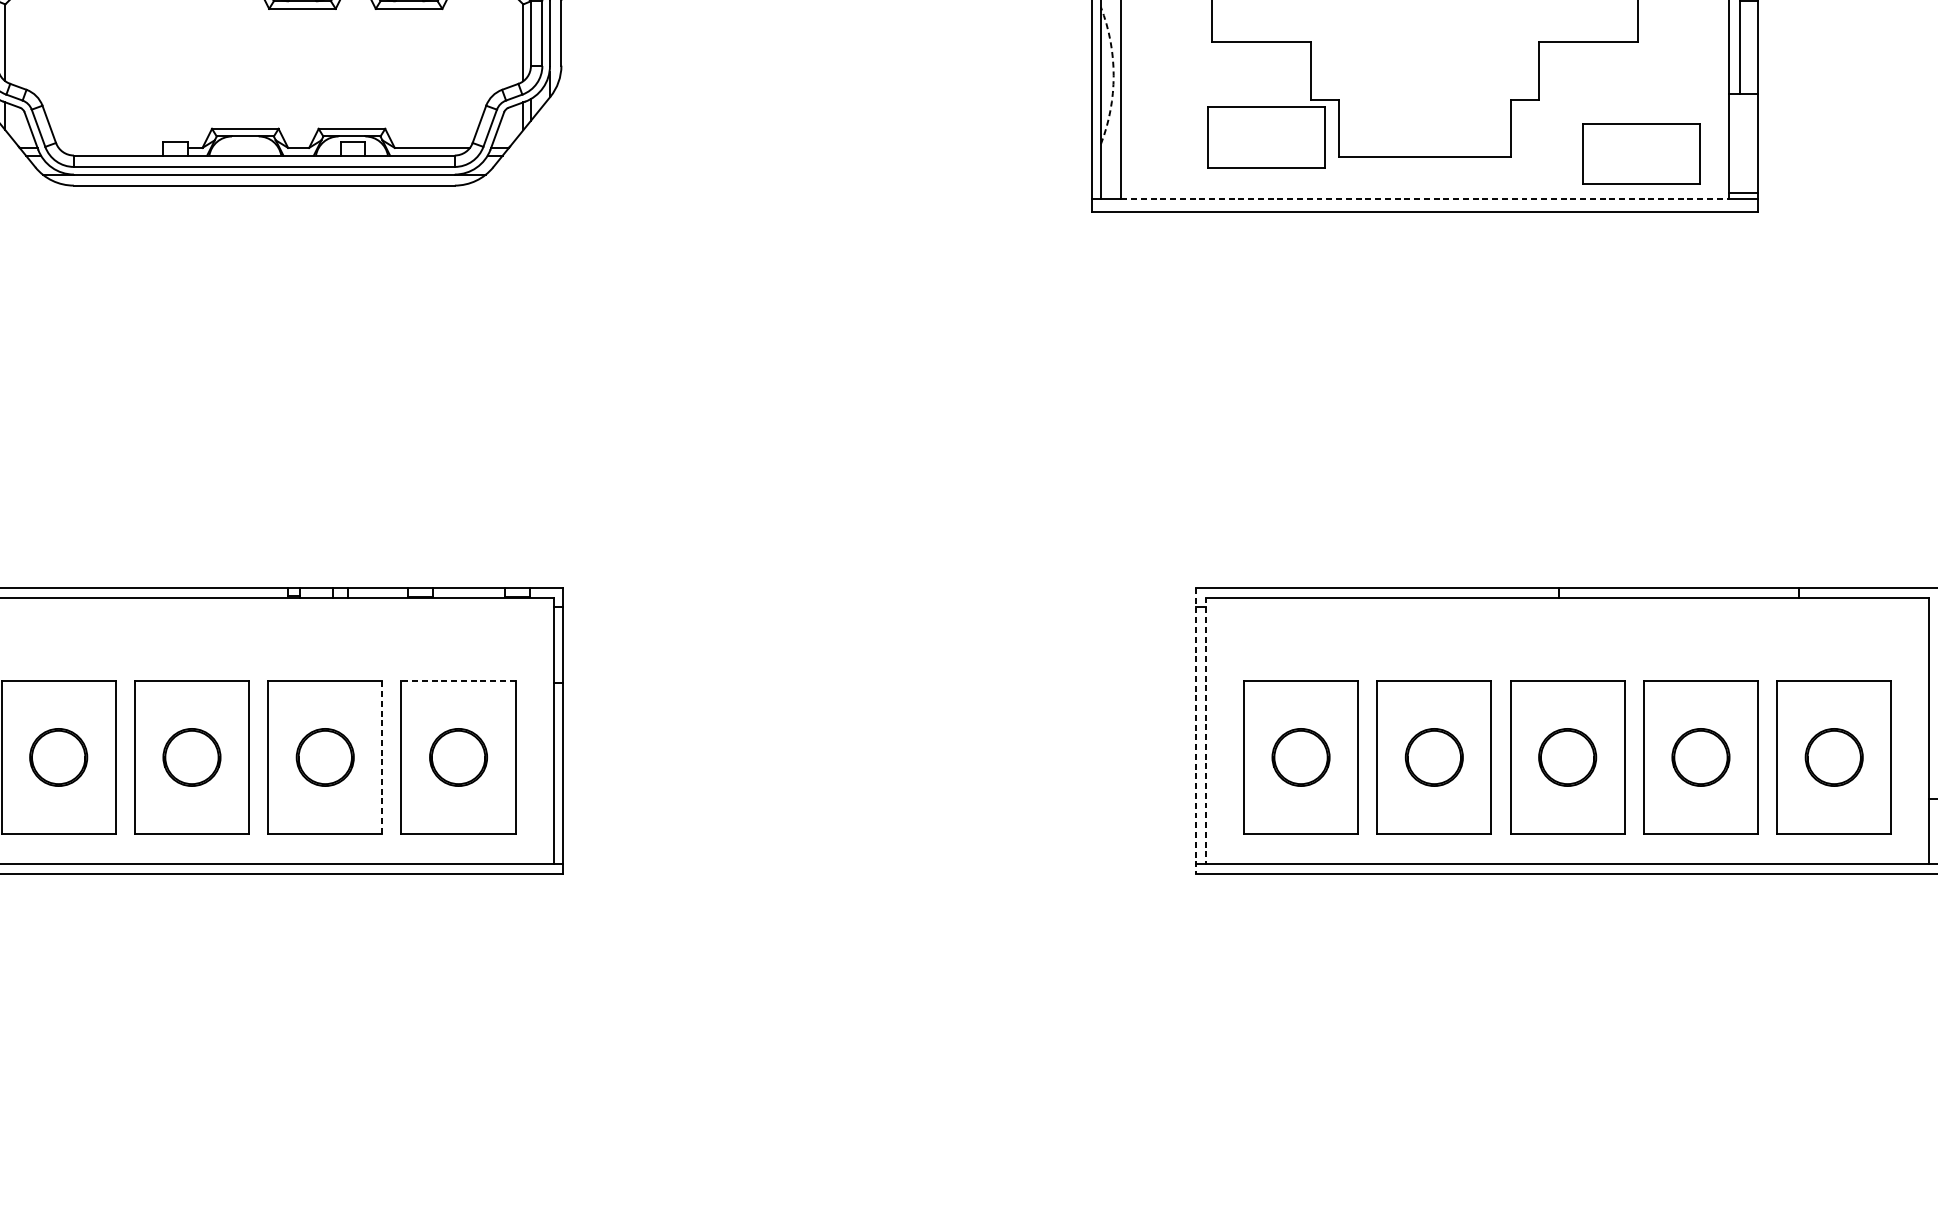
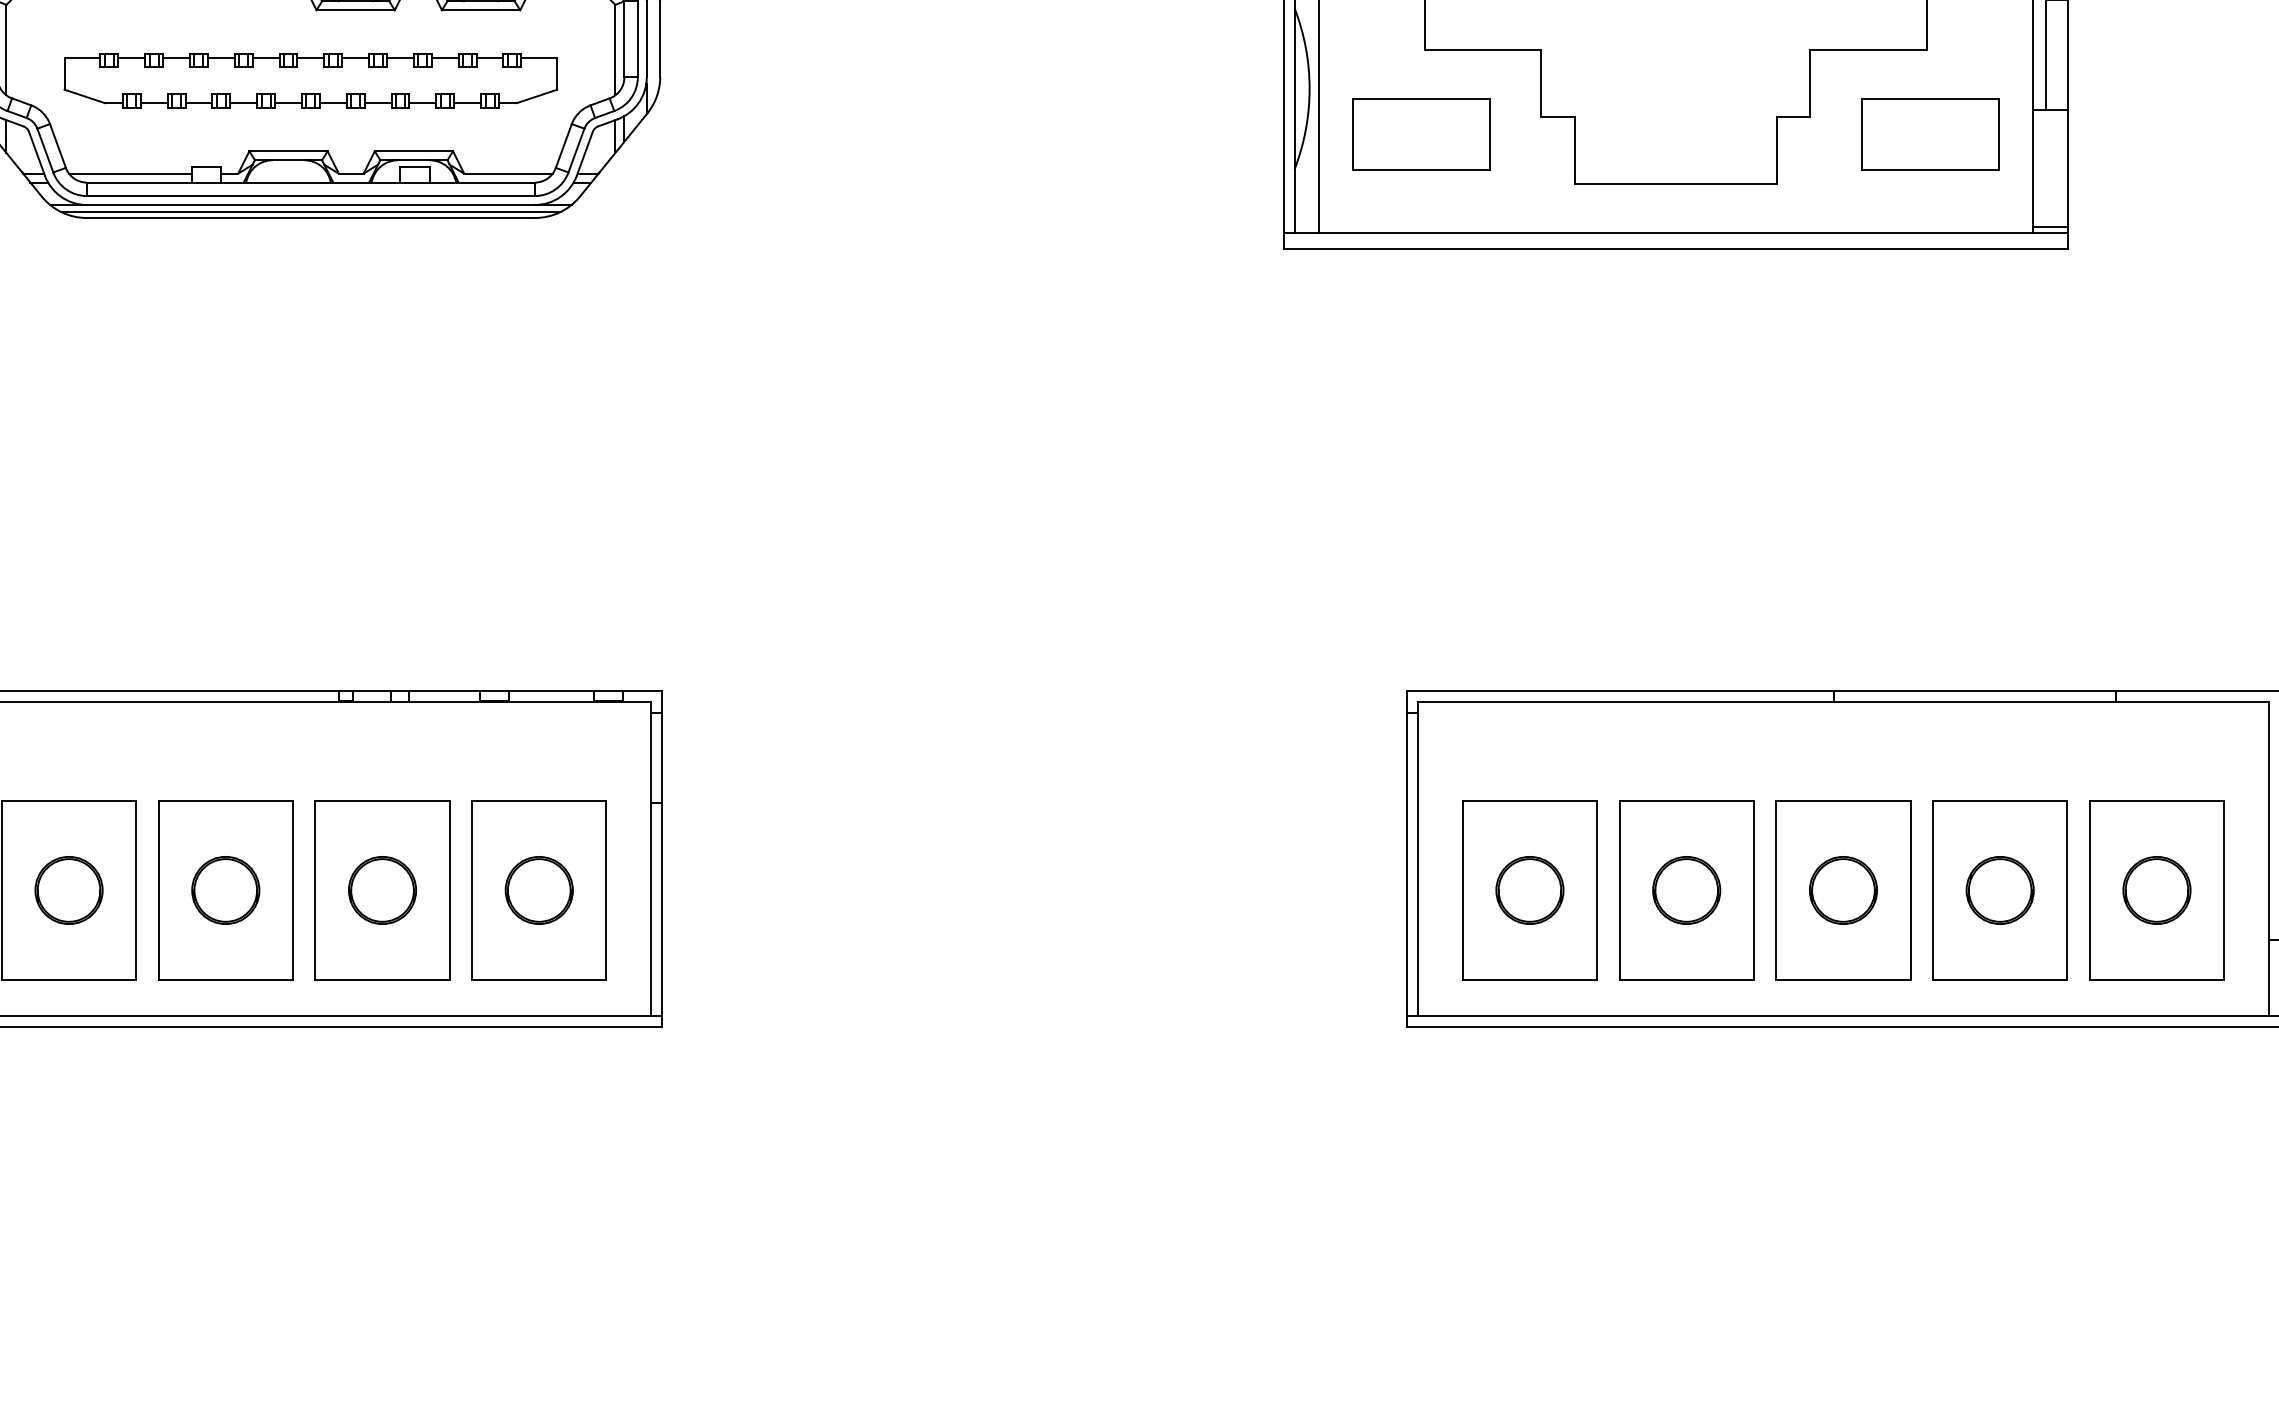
part: (264, 68) -> (310, 80), added
arc: (1113, 75) -> (1309, 88), dashed -> solid
part: (1266, 137) -> (1421, 134), moved
line: (110, 147) -> (130, 173), added
part: (1641, 153) -> (1930, 134), moved
line: (264, 180) -> (310, 211), added
line: (1425, 198) -> (1676, 233), dashed -> solid
line: (457, 680) -> (538, 800), dashed -> solid
line: (1196, 731) -> (1406, 859), dashed -> solid
line: (1206, 731) -> (1418, 859), dashed -> solid
line: (382, 757) -> (449, 890), dashed -> solid

